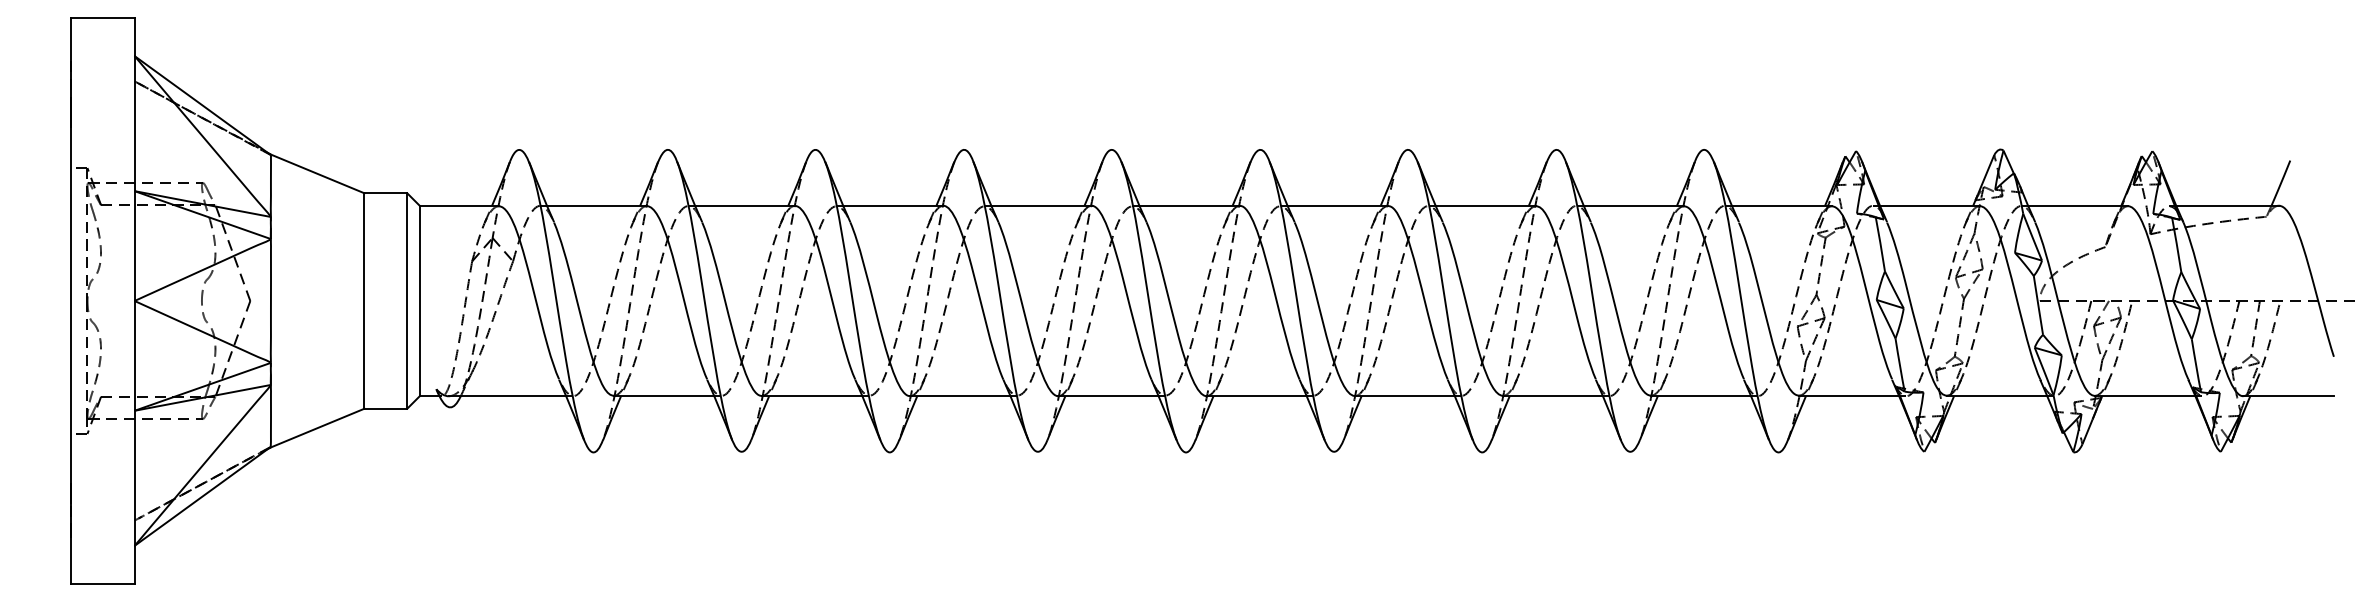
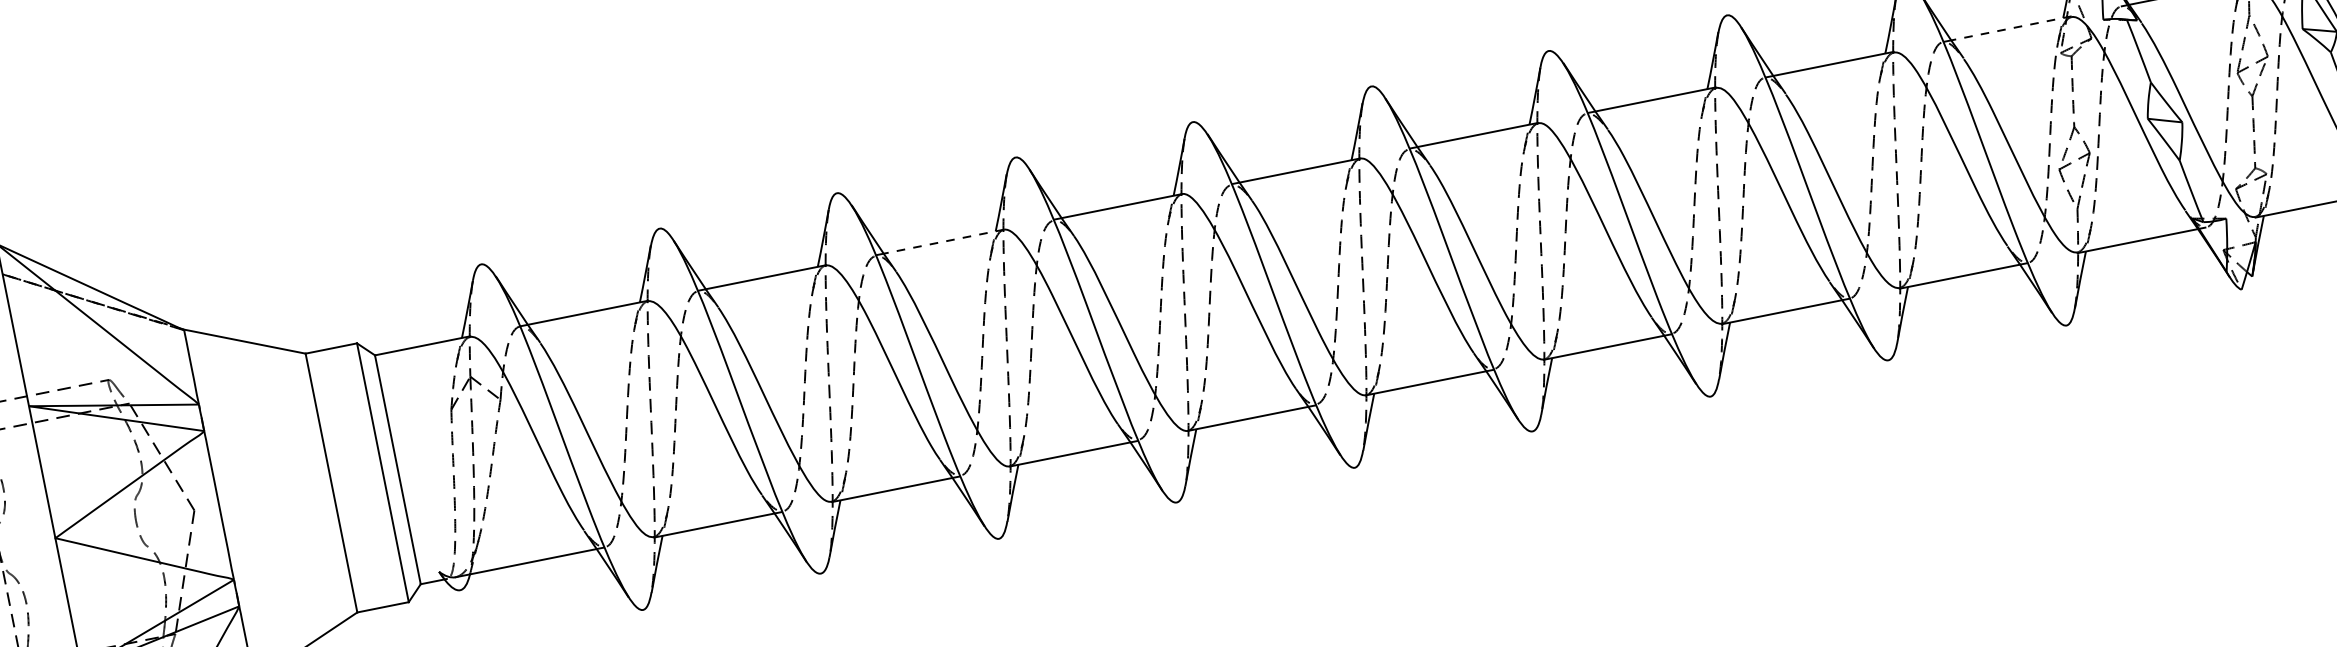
line: (892, 205) -> (942, 241), solid -> dashed
line: (1781, 205) -> (2010, 28), solid -> dashed

